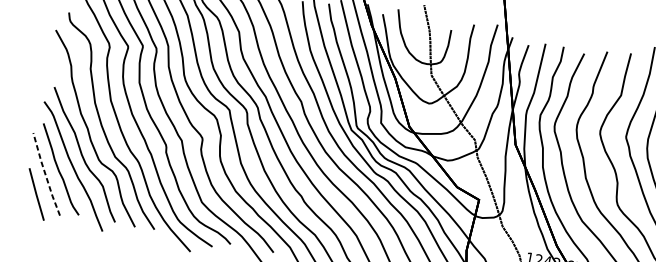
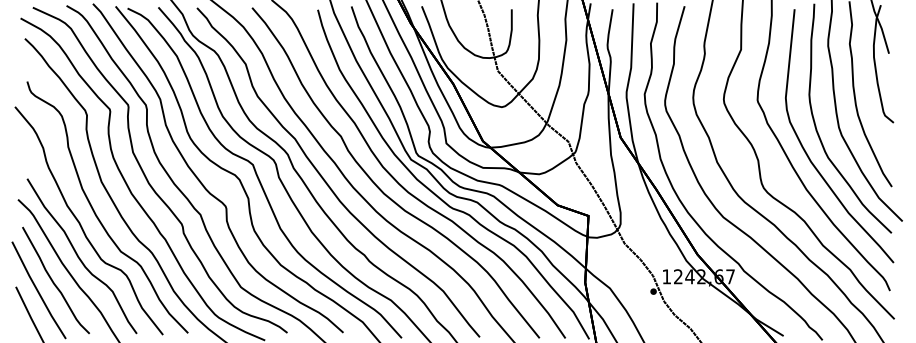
line: (45, 174) -> (37, 290), dashed -> solid

